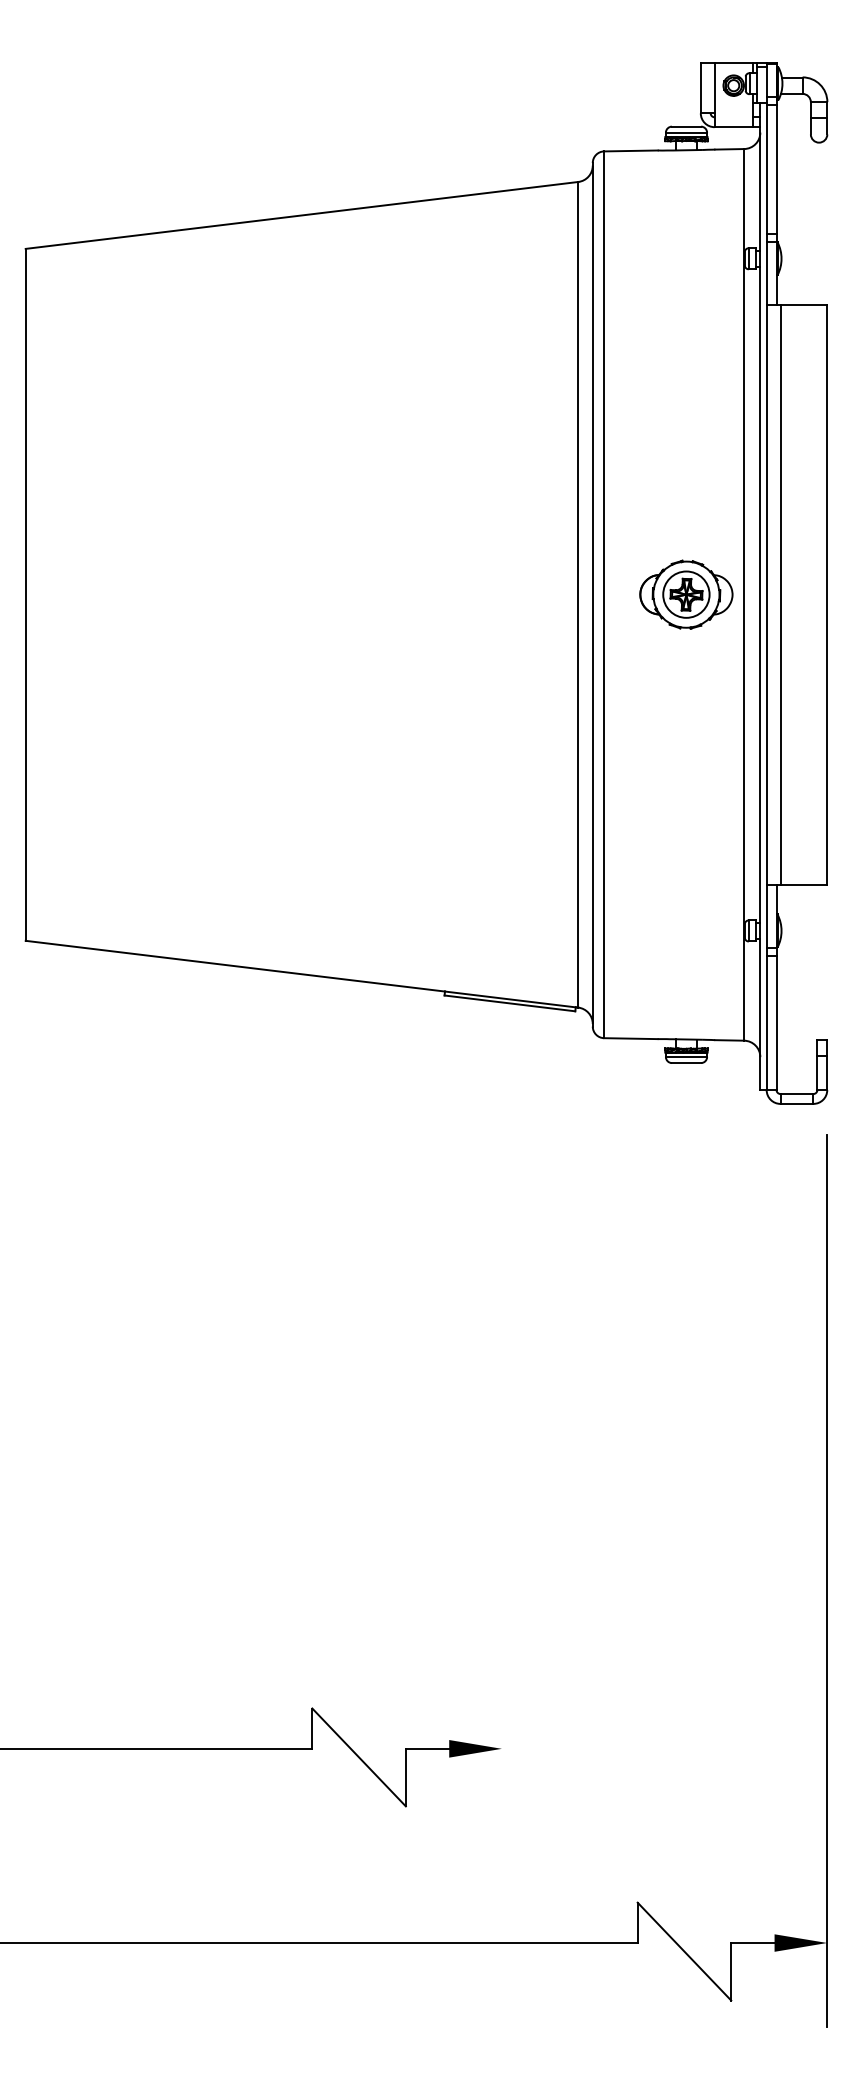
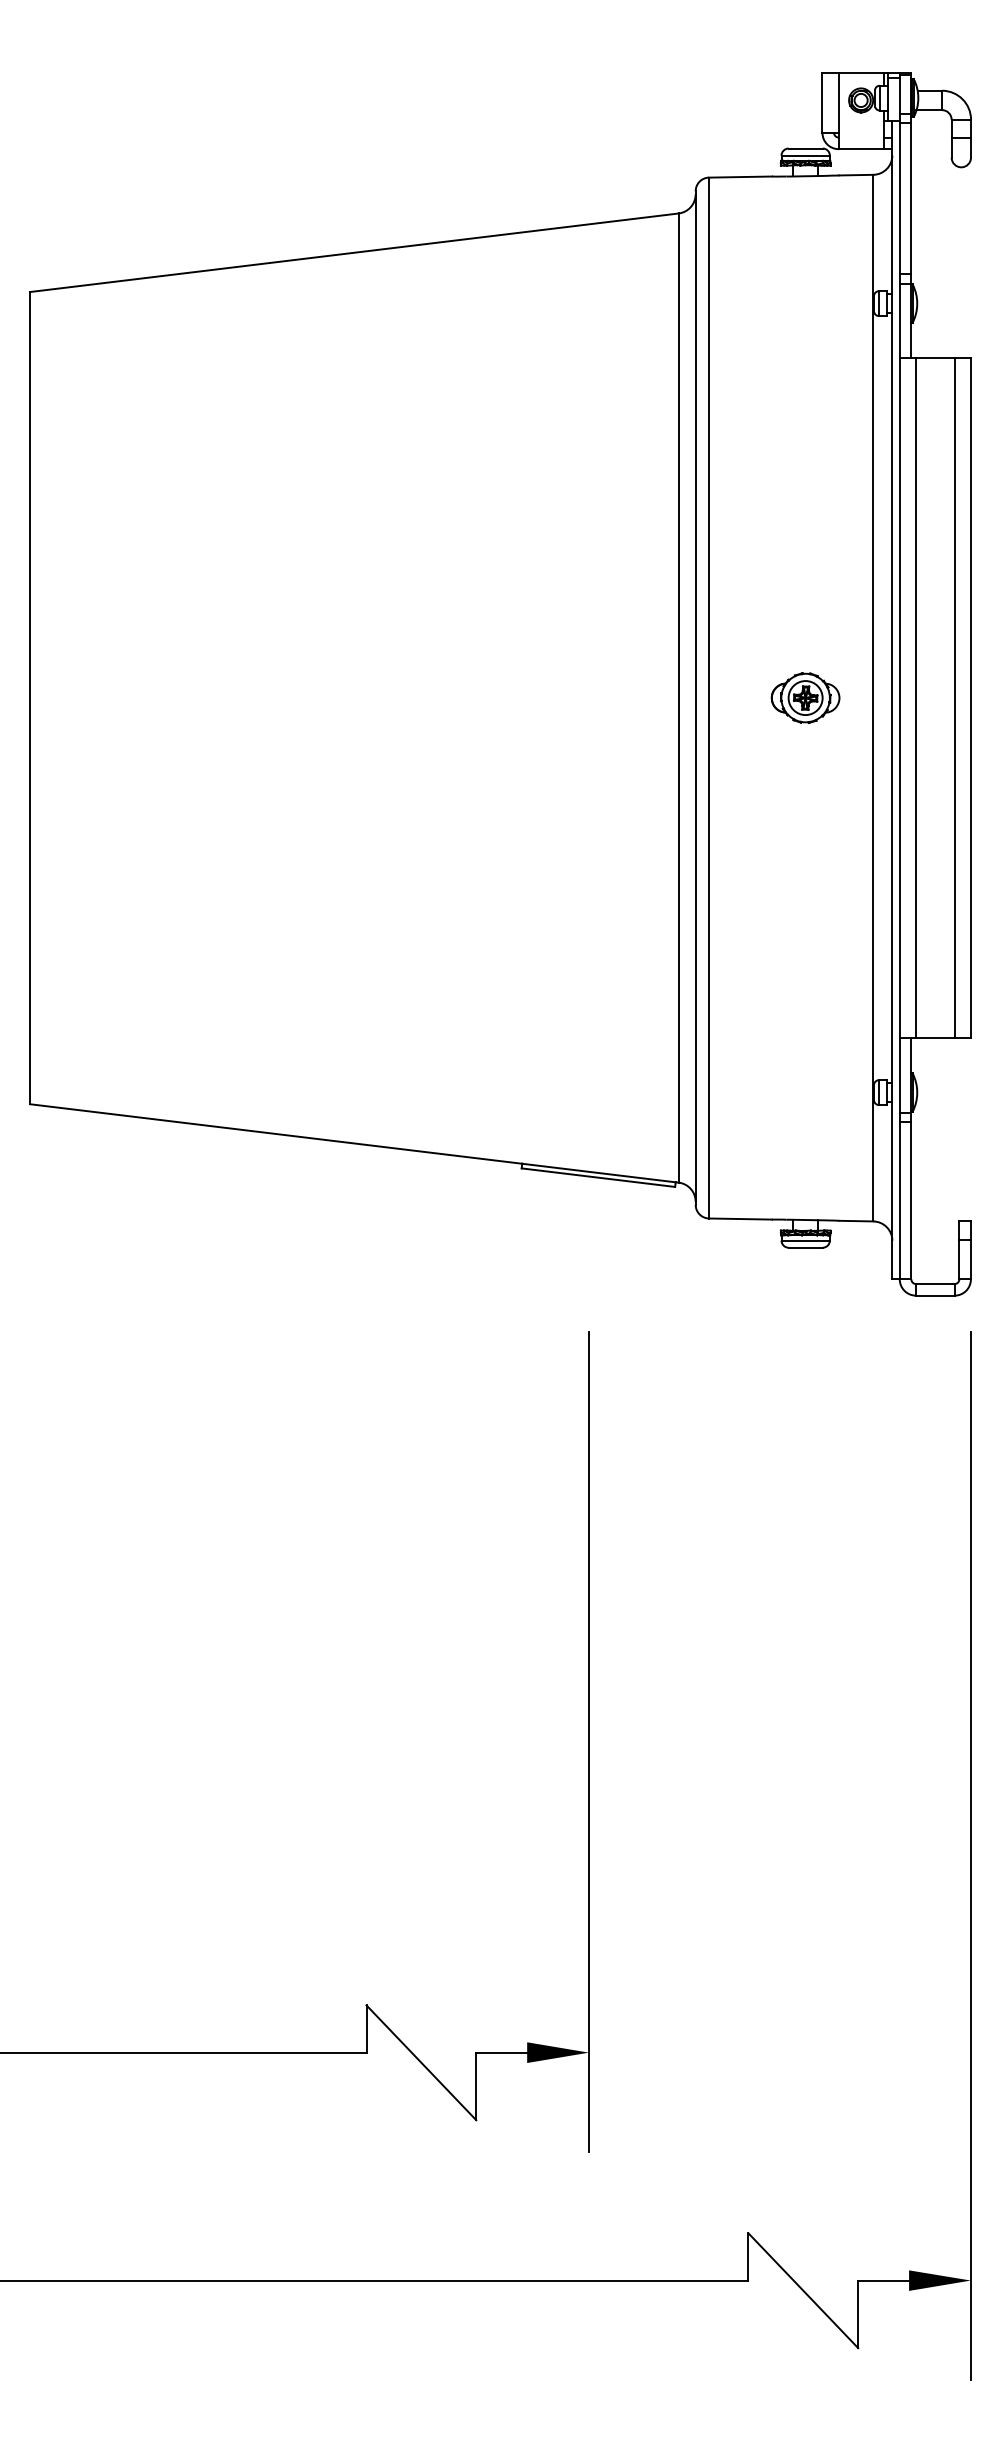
part: (686, 594) -> (805, 697), size x0.62
line: (813, 594) -> (954, 697), added
line: (501, 1484) -> (588, 1742), added

